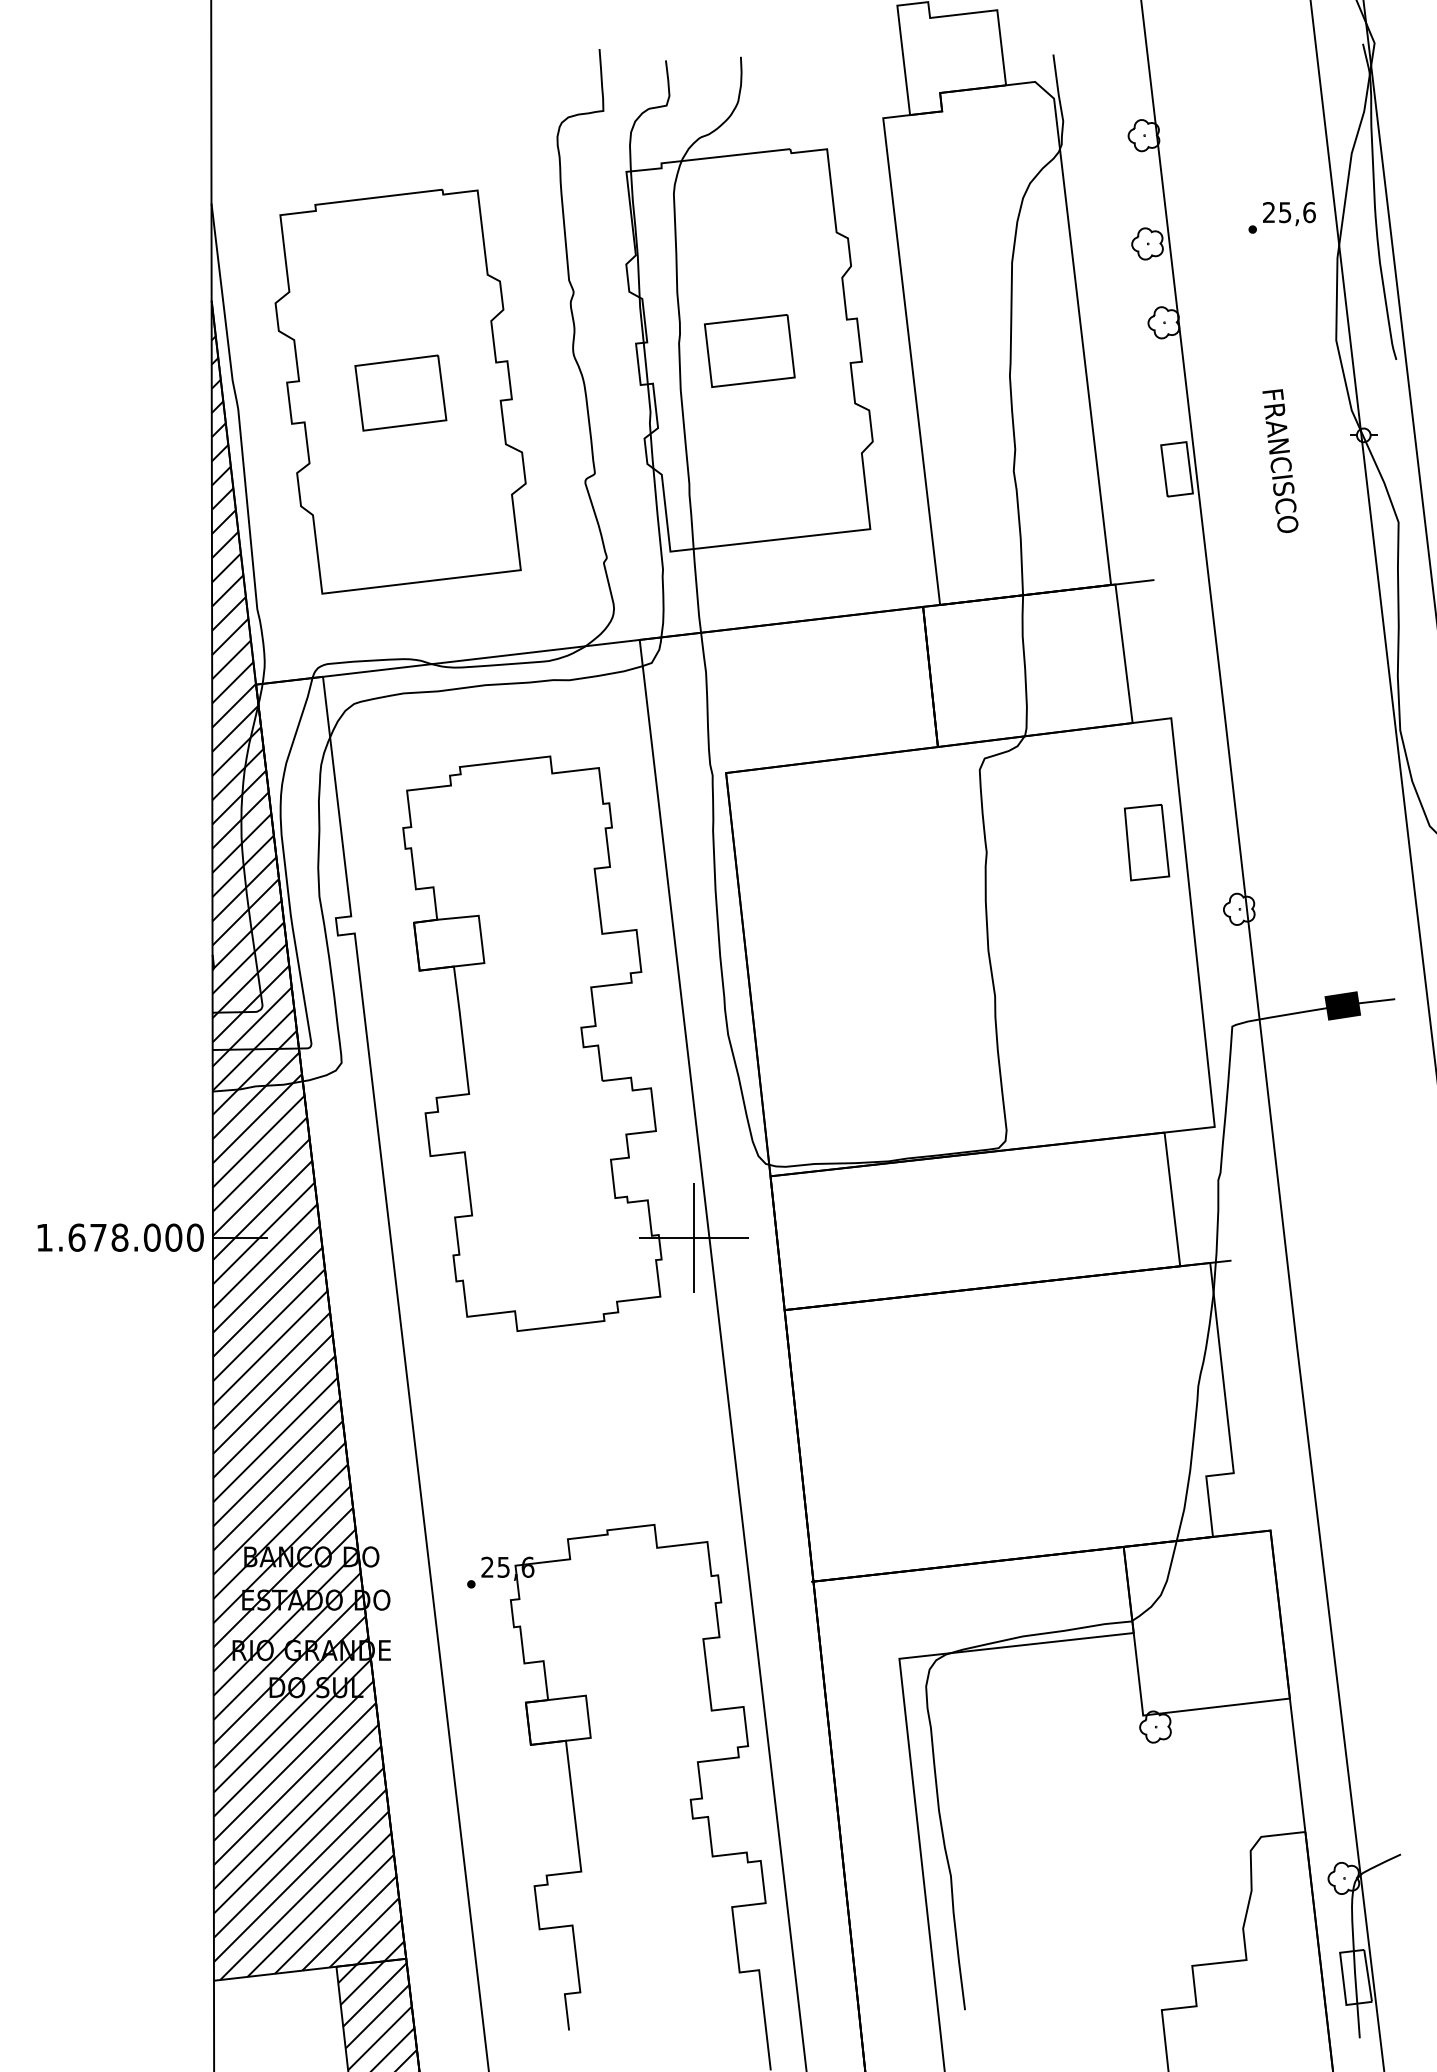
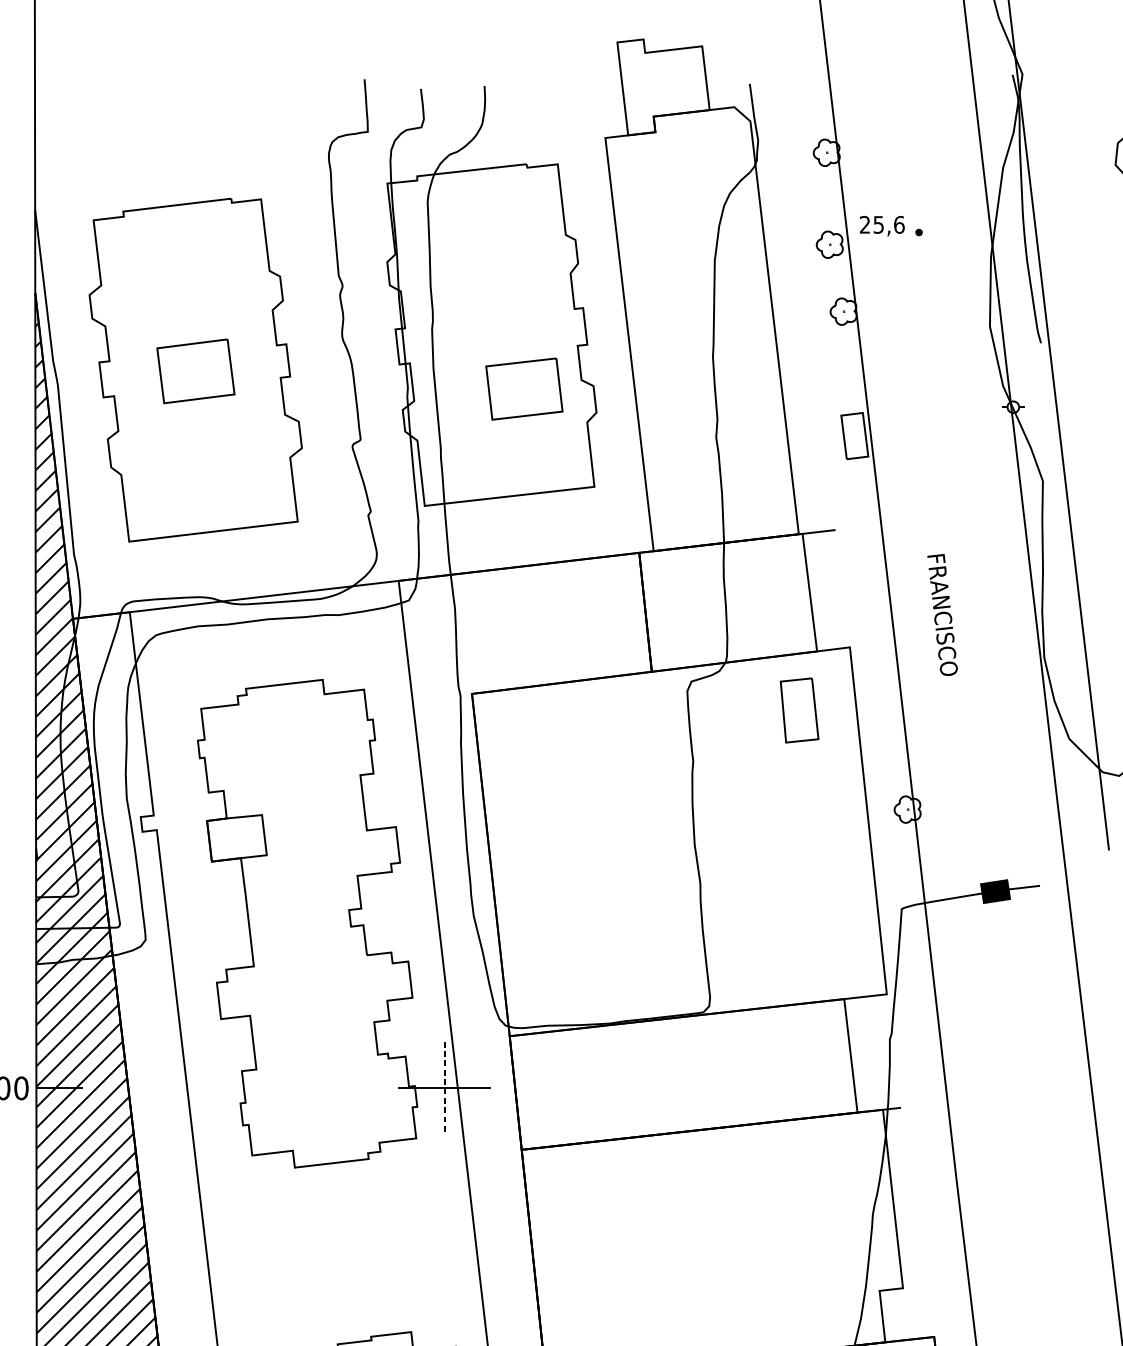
text: (1289, 214) -> (882, 226), moved
part: (749, 350) -> (524, 388), moved
text: (1280, 460) -> (942, 614), moved
part: (1146, 842) -> (799, 710), moved
line: (694, 1237) -> (445, 1088), solid -> dashed

